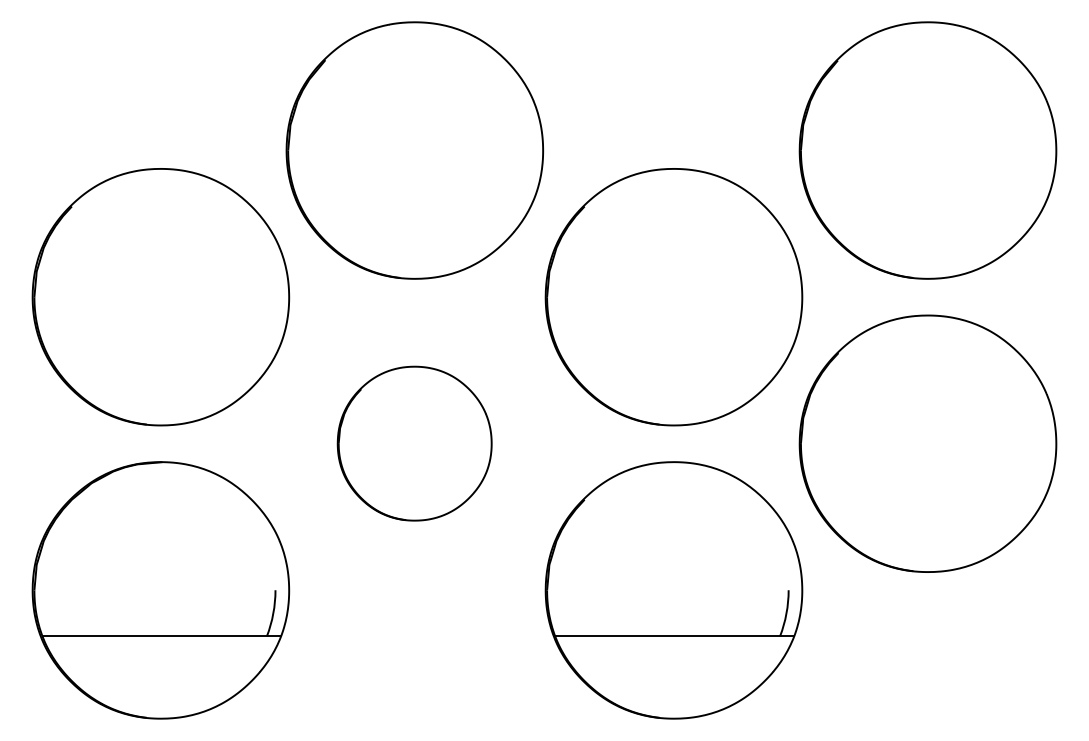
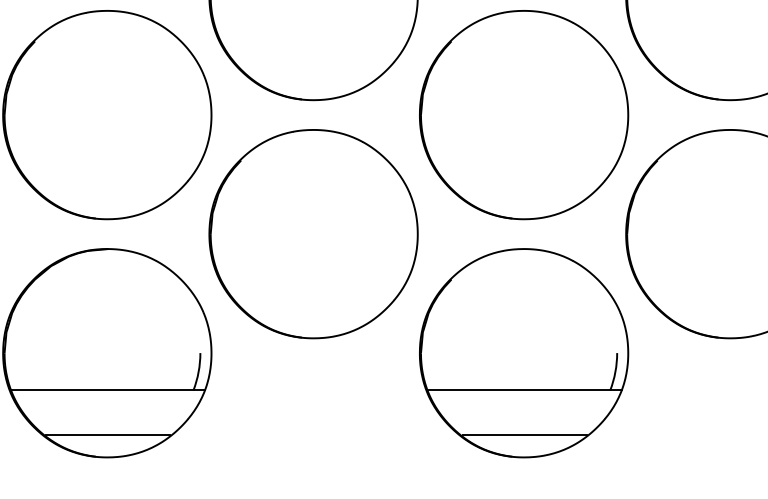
part: (414, 443) -> (313, 233), size x1.67
line: (161, 691) -> (107, 435), added
line: (674, 691) -> (524, 435), added

